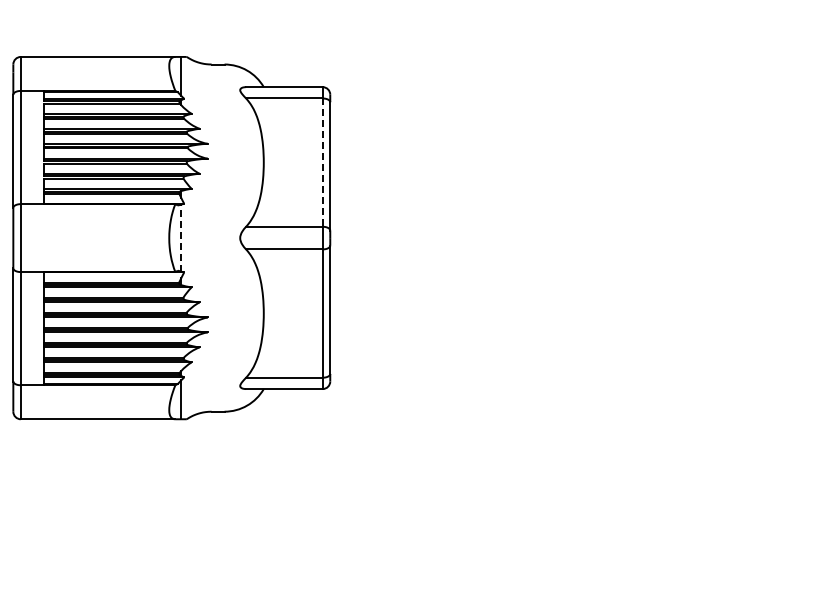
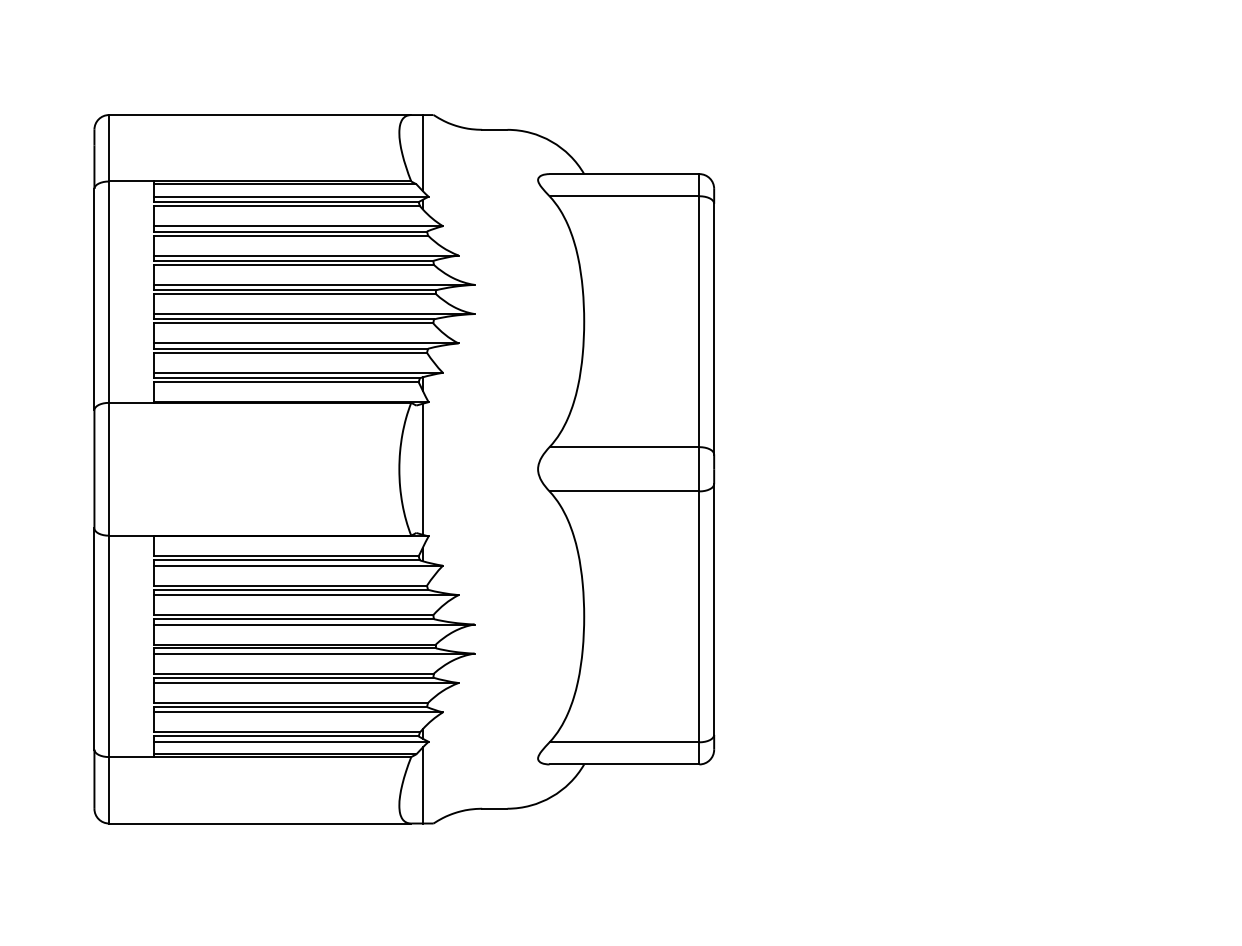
line: (322, 163) -> (698, 323), dashed -> solid
line: (181, 238) -> (423, 470), dashed -> solid

